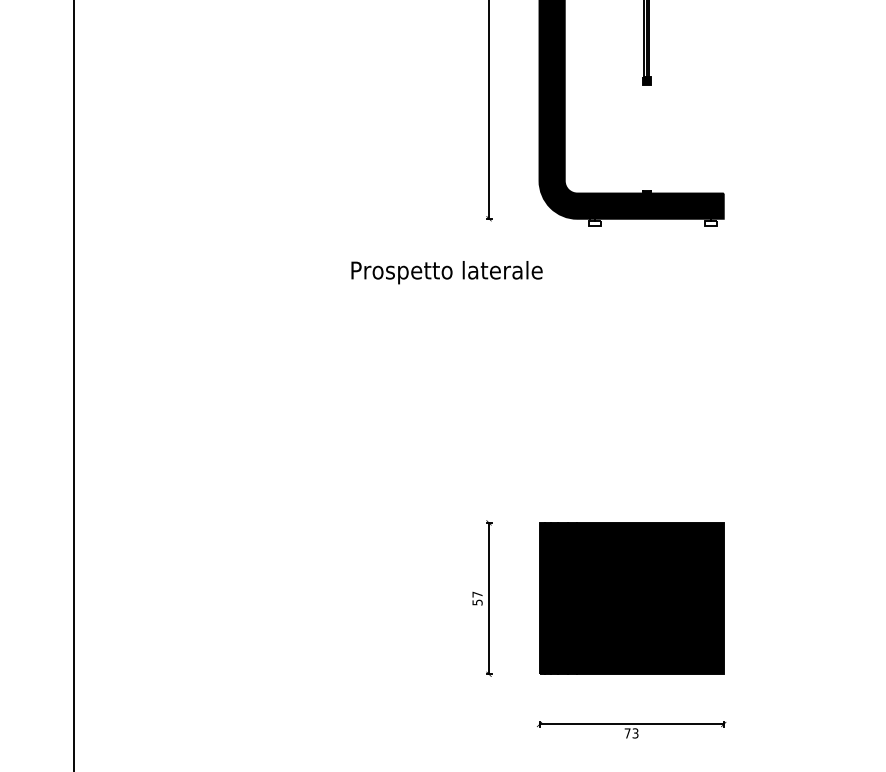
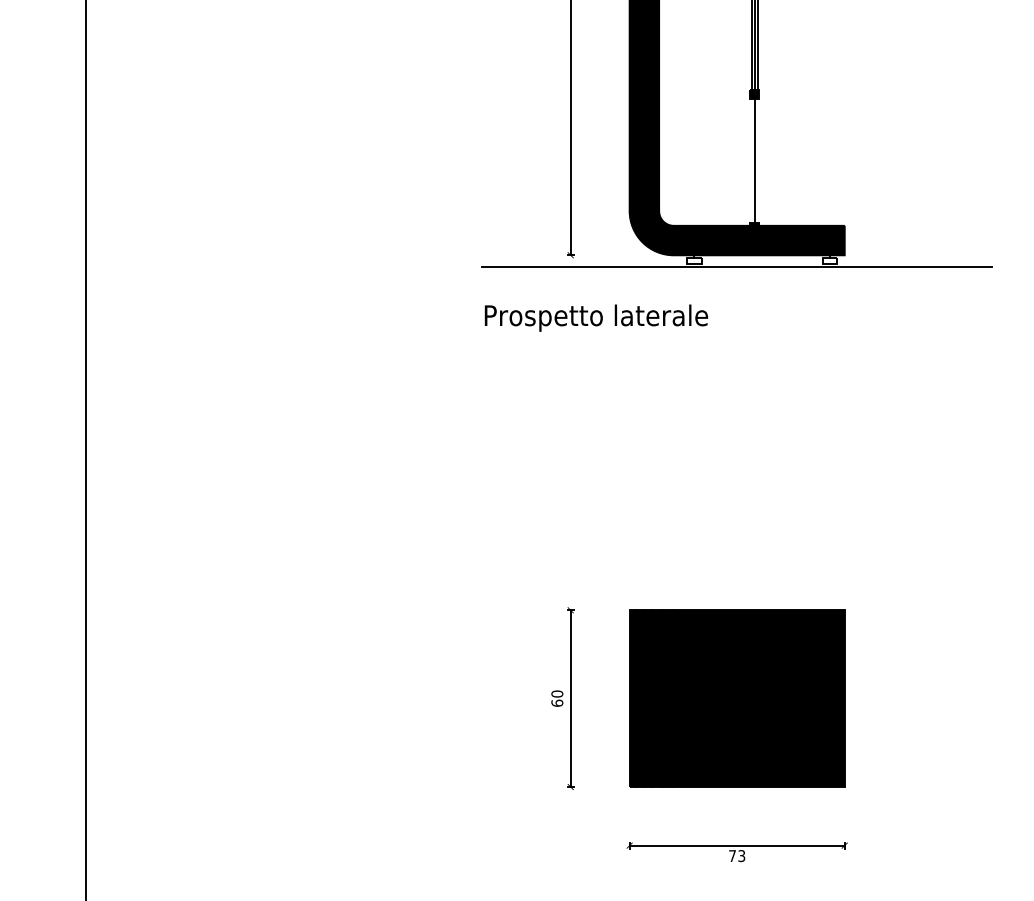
line: (646, 138) -> (754, 161), added
line: (631, 228) -> (737, 266), added
text: (446, 272) -> (595, 318), moved
text: (477, 598) -> (557, 698), 57 -> 60

